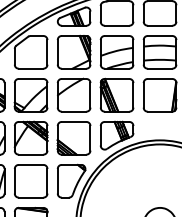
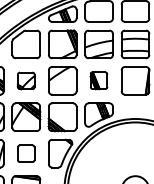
part: (116, 94) -> (98, 80), size x0.6
part: (30, 95) -> (25, 80), size x0.6
part: (30, 181) -> (25, 153), size x0.6

